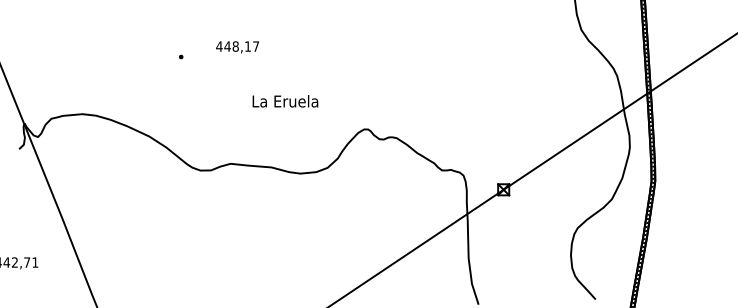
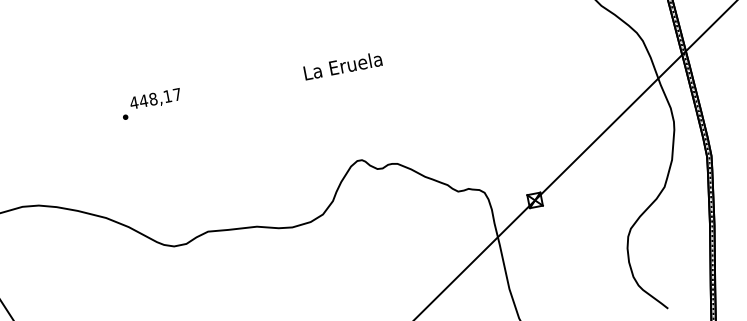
text: (237, 47) -> (155, 99), moved
text: (285, 101) -> (343, 66), moved

